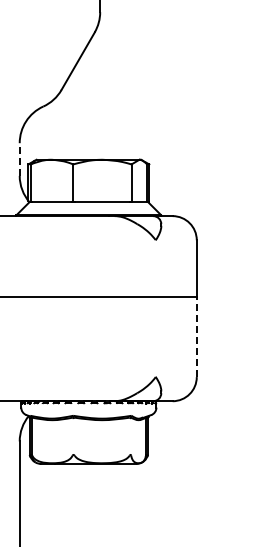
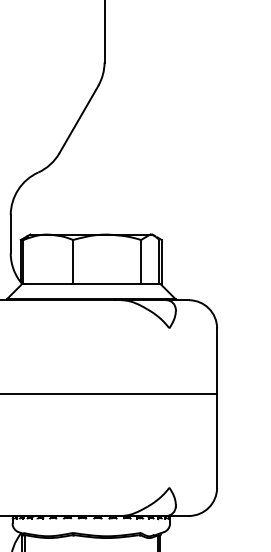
line: (19, 159) -> (10, 234), dashed -> solid
line: (196, 336) -> (216, 440), dashed -> solid

